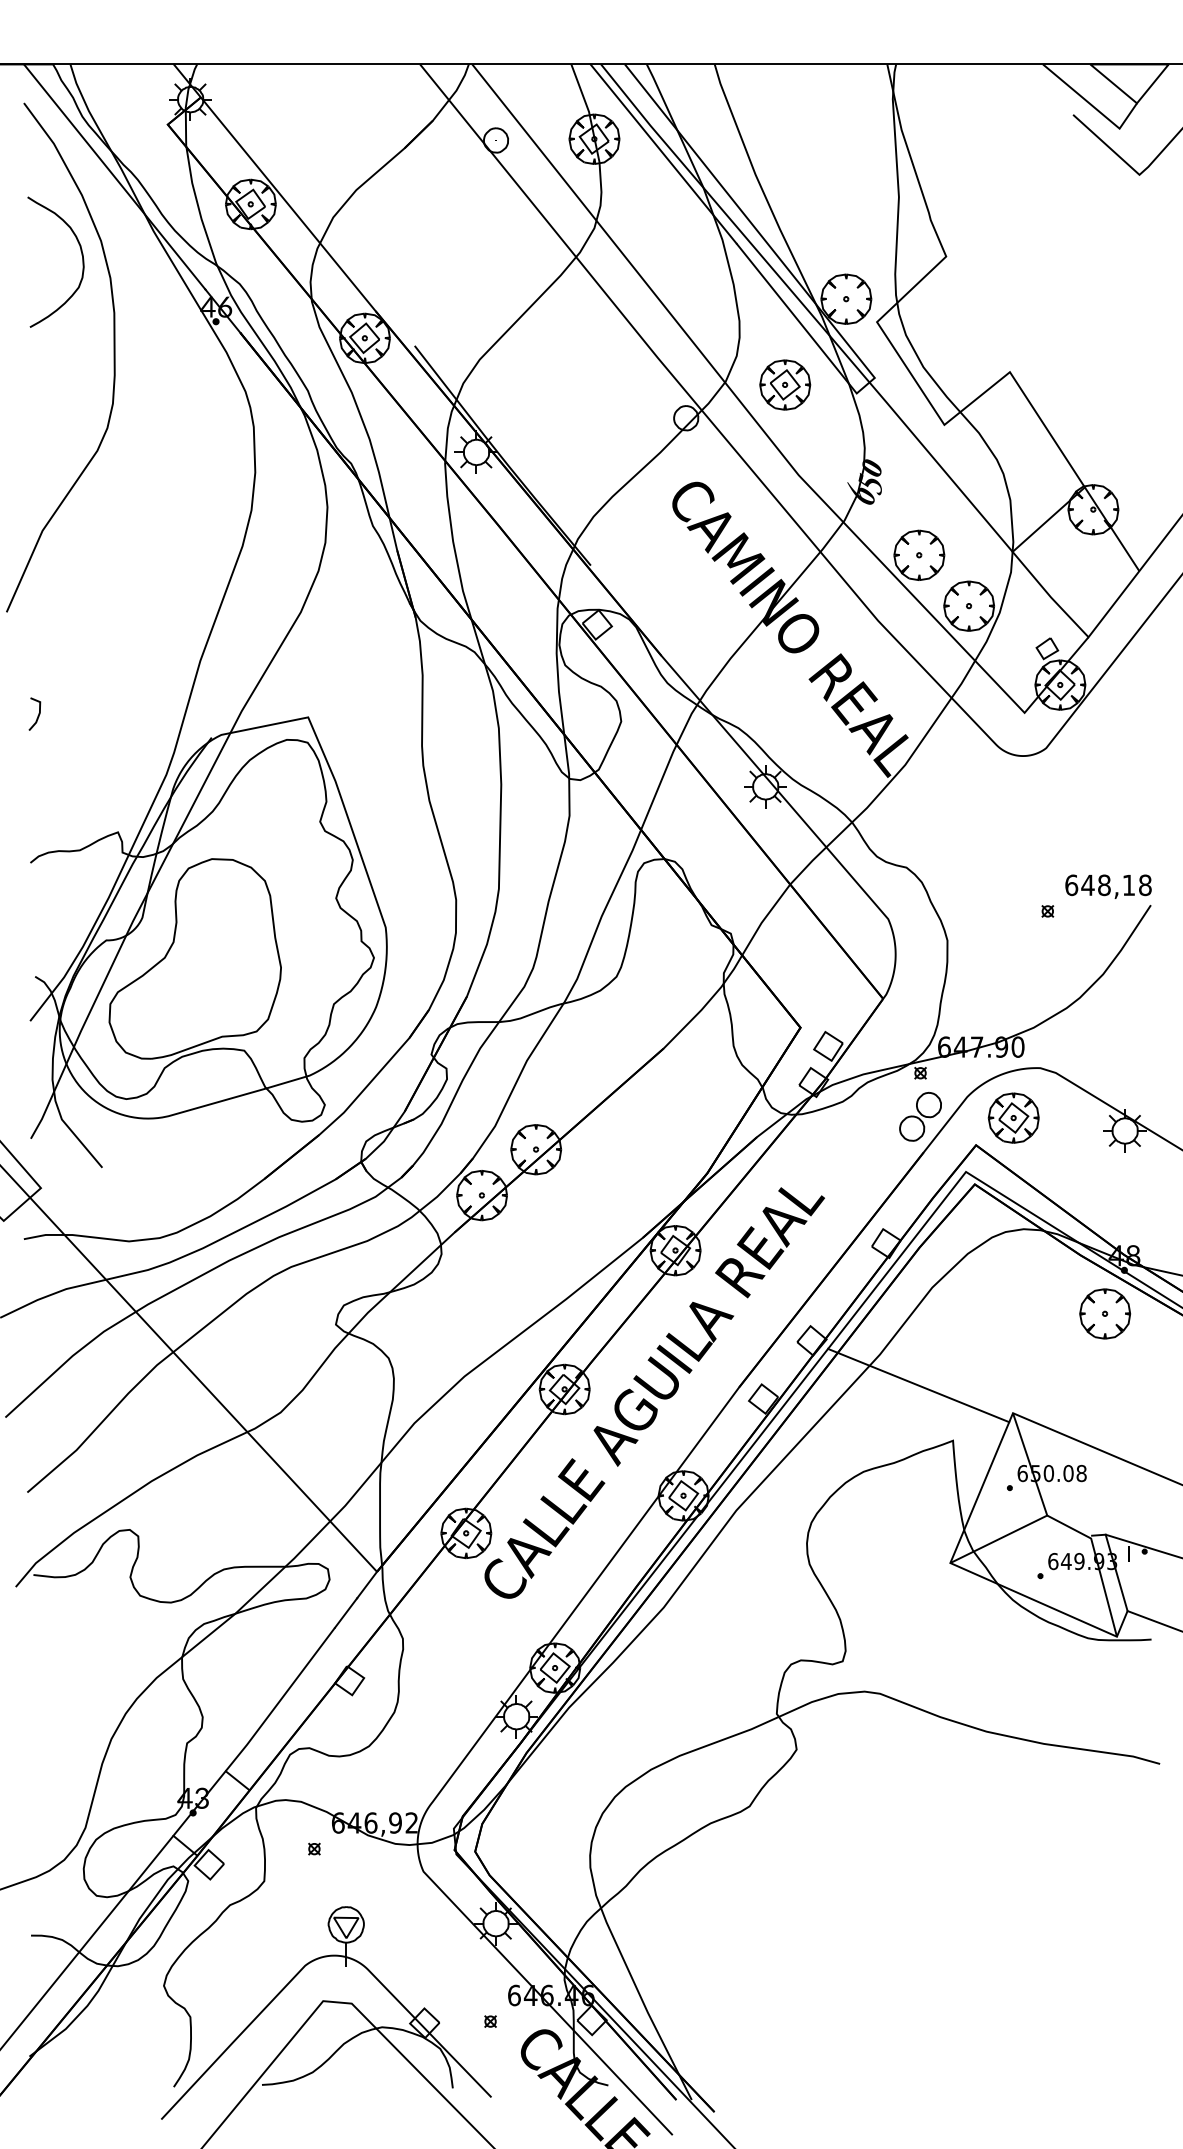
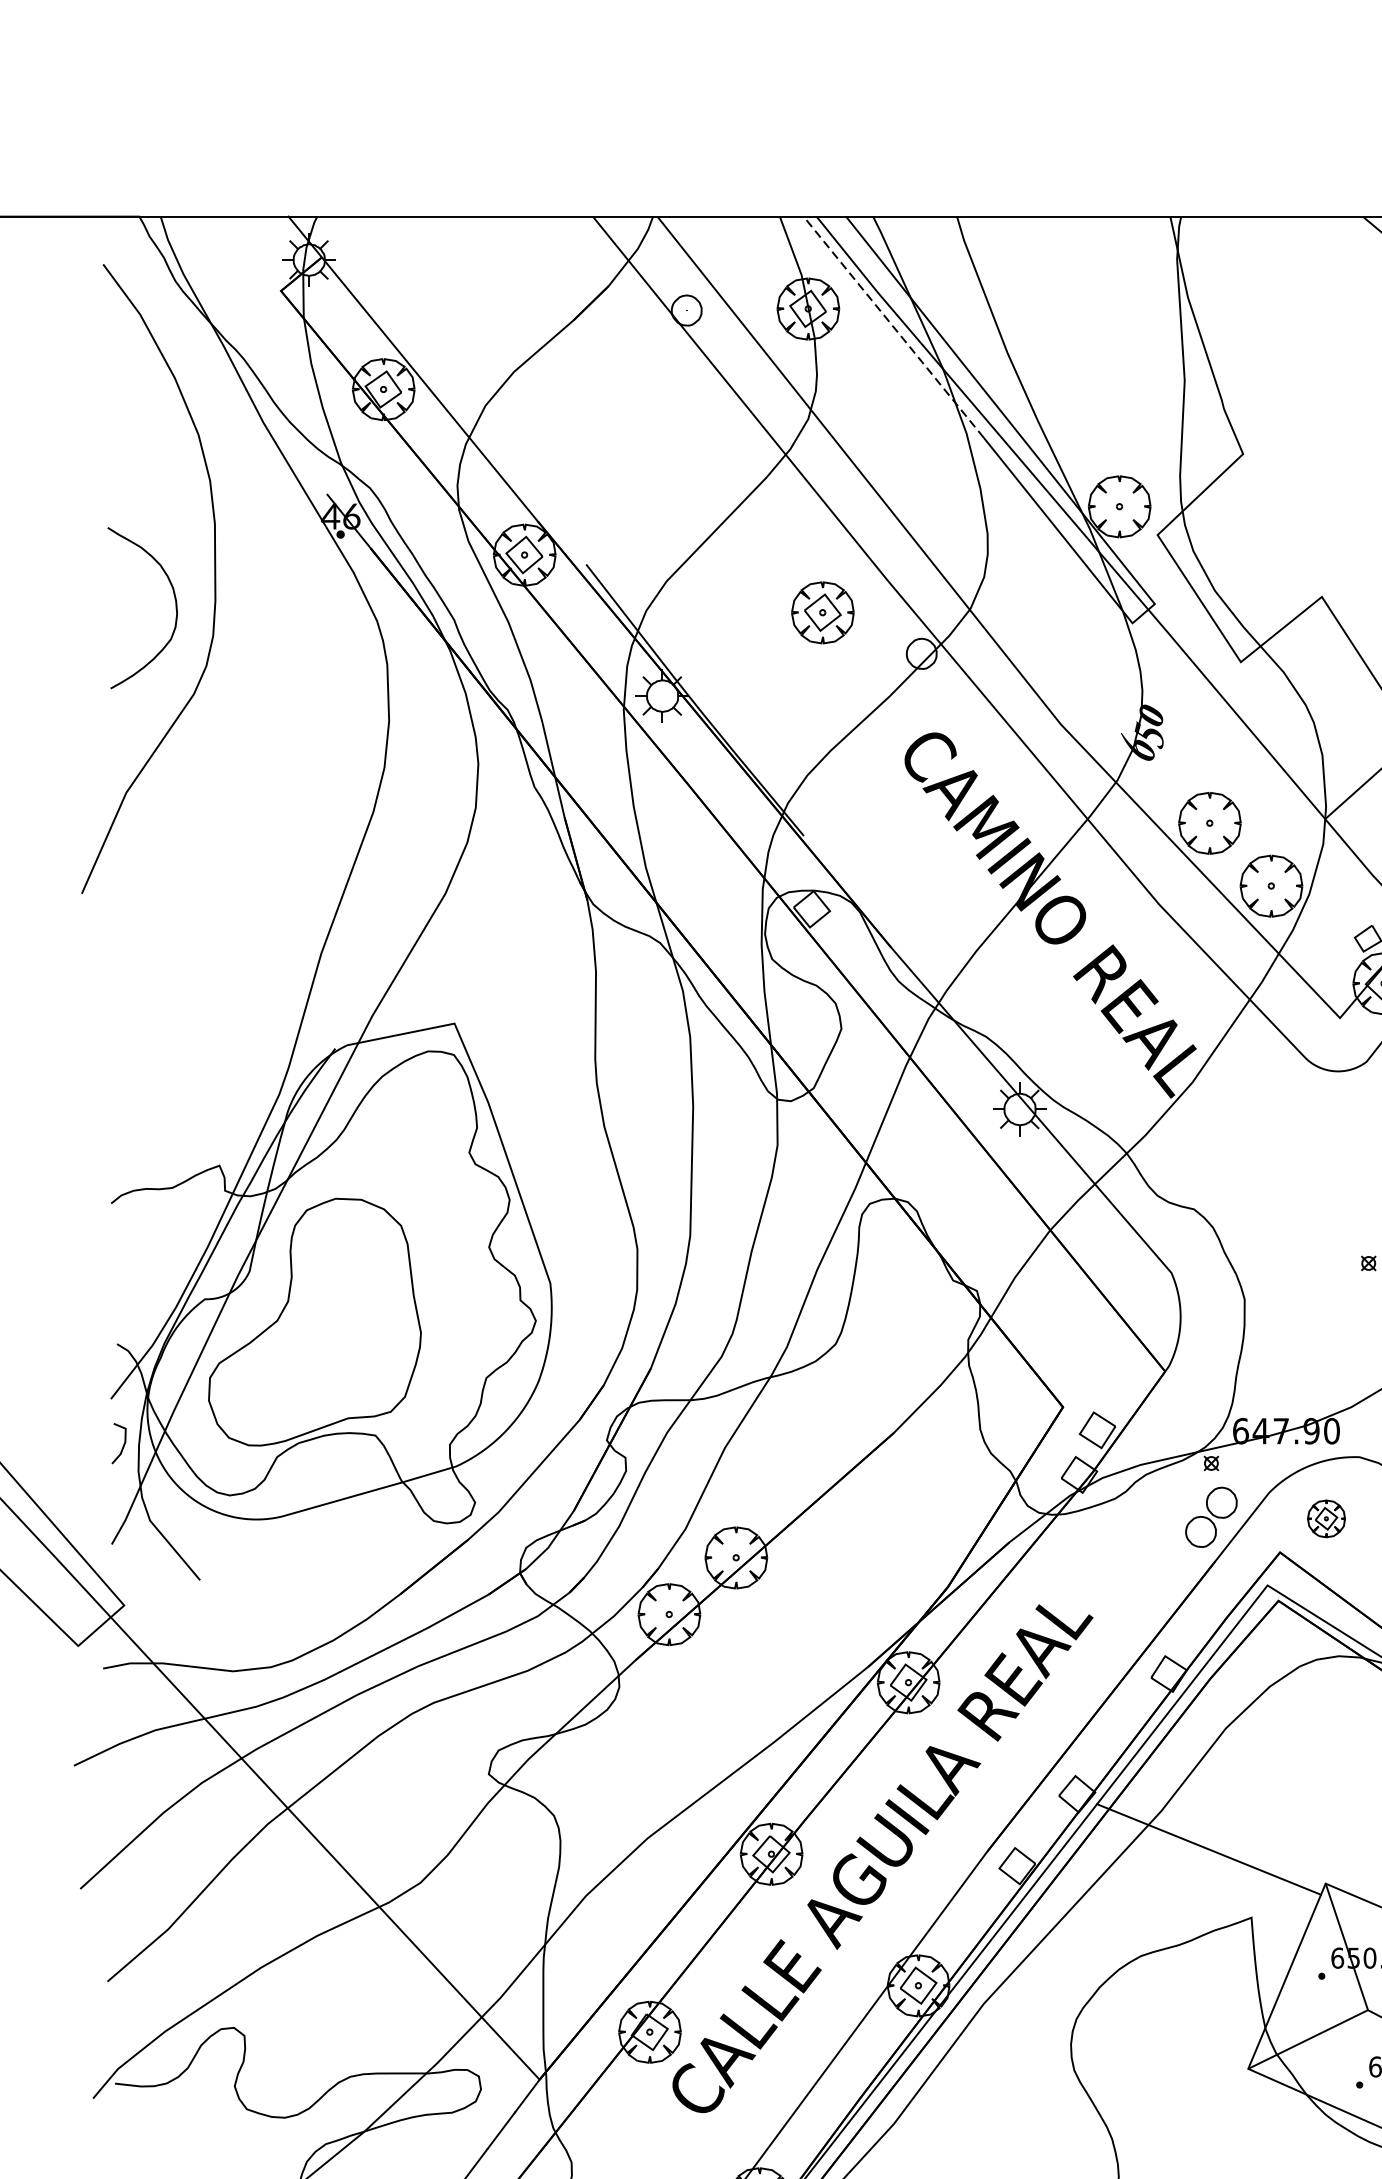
line: (663, 153) -> (893, 326), solid -> dashed
line: (114, 176) -> (215, 355), removed
curve: (81, 255) -> (174, 599), moved
part: (785, 384) -> (823, 612), moved
line: (37, 715) -> (122, 1445), moved
part: (1013, 1117) -> (1326, 1518), size x0.6

